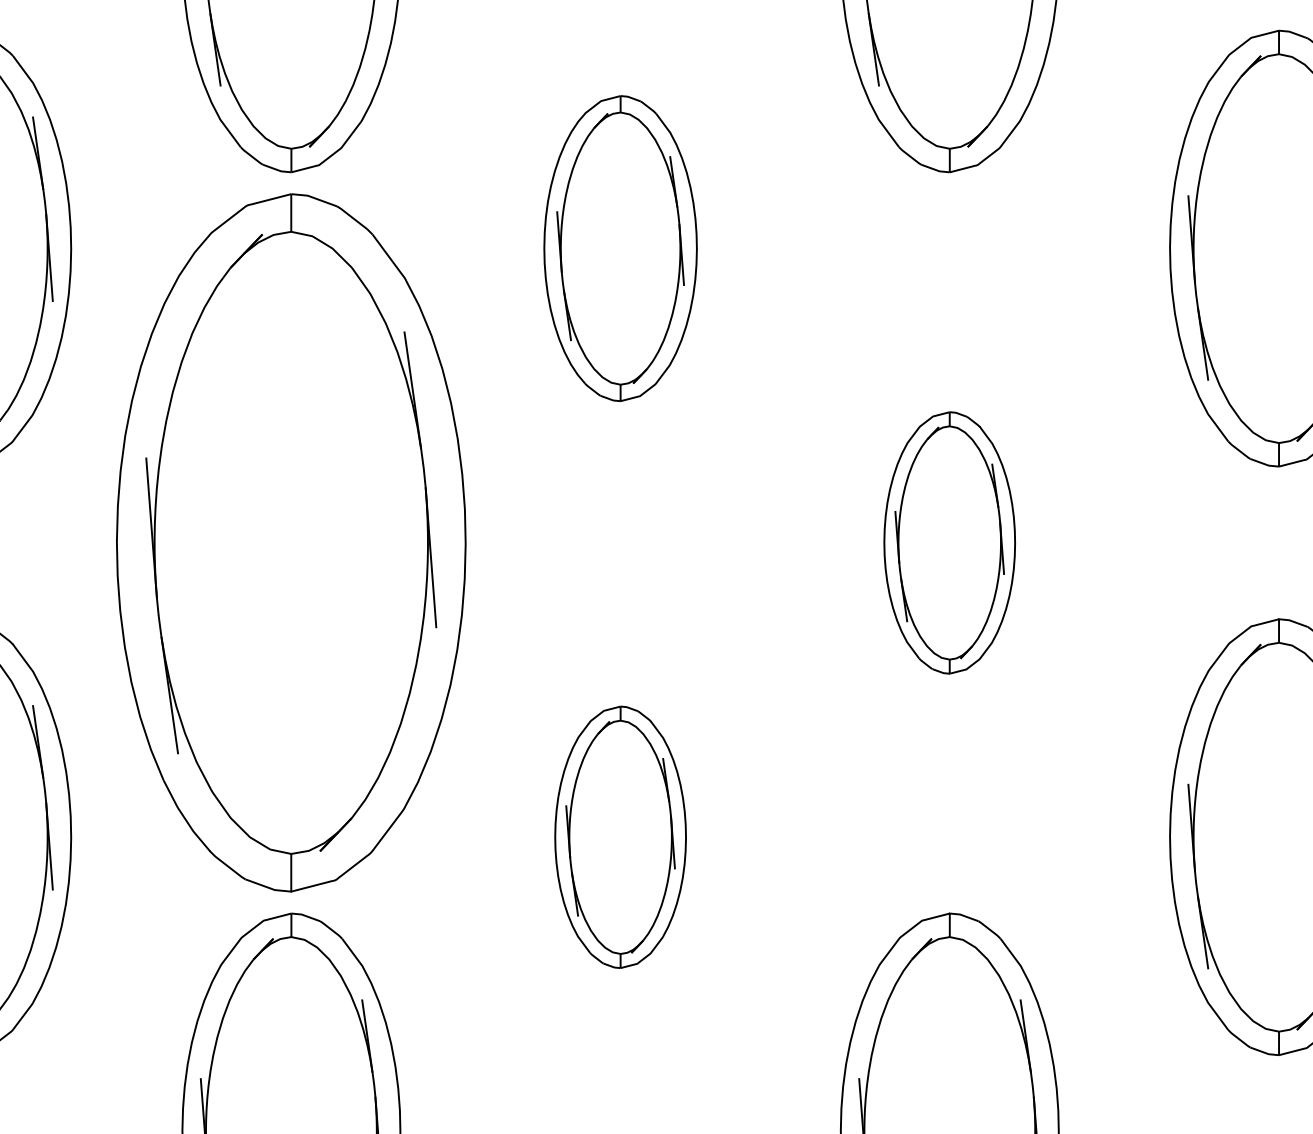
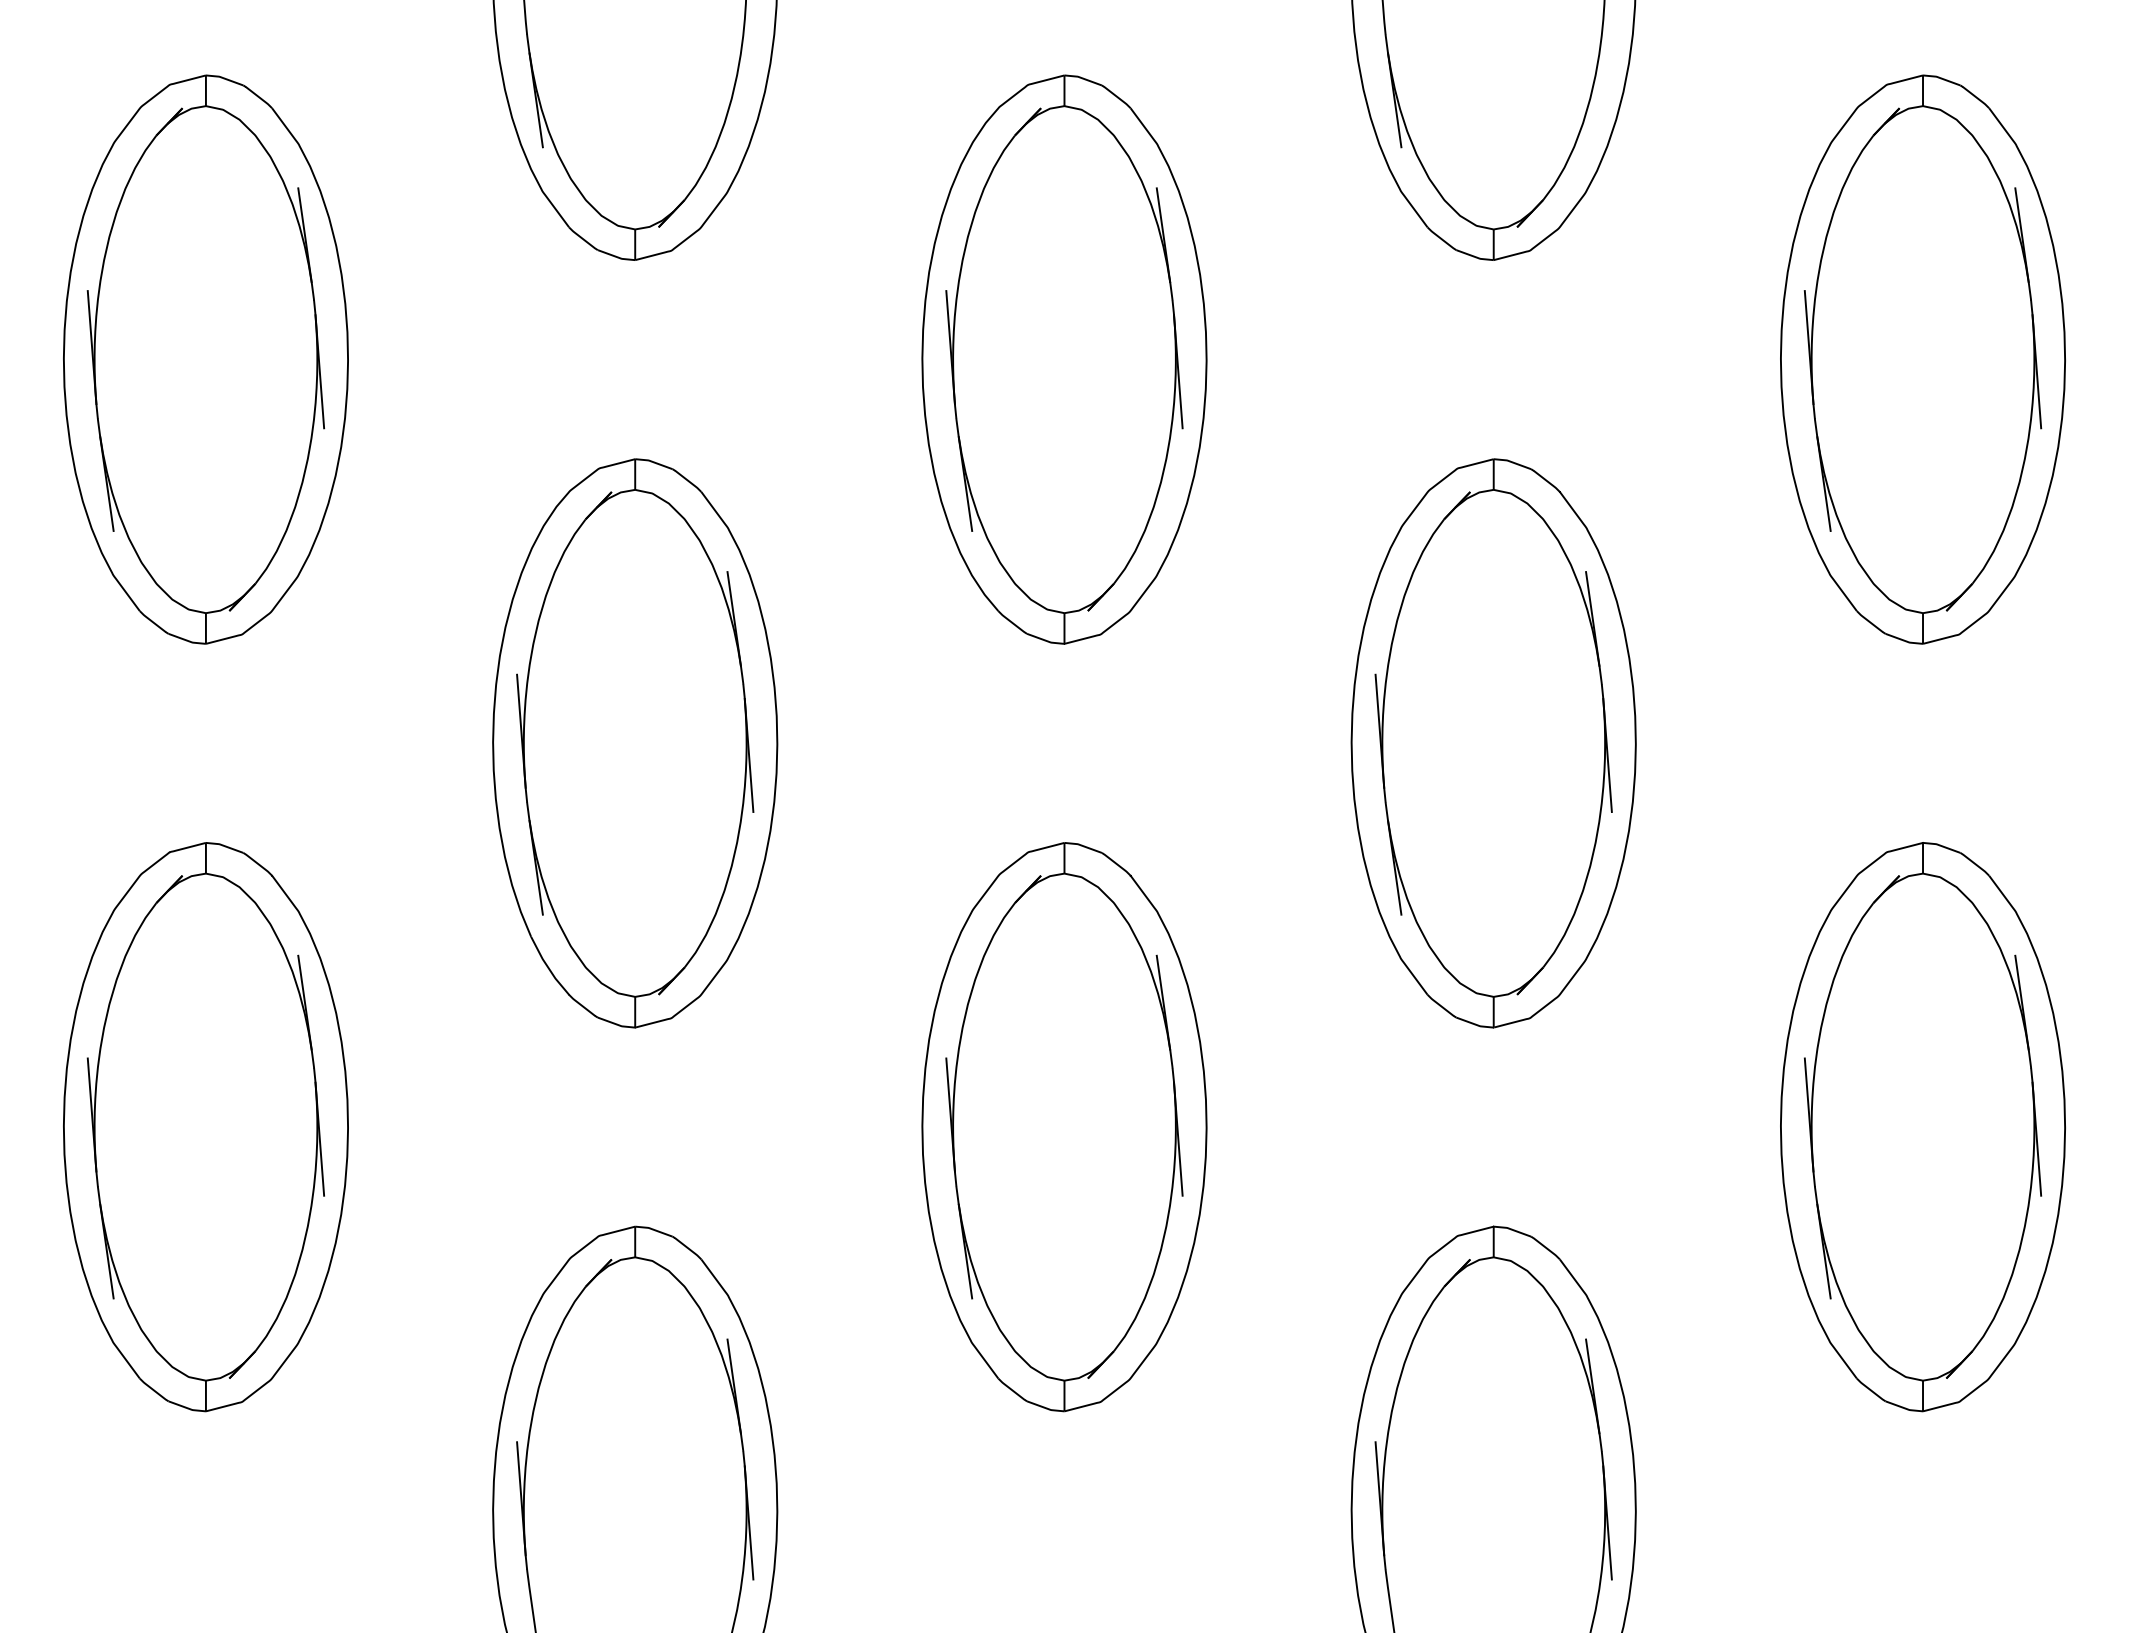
part: (620, 248) -> (1064, 359), size x1.43
part: (291, 543) -> (635, 743), size x0.62
part: (949, 543) -> (1493, 743), size x1.67
part: (620, 837) -> (1064, 1127), size x1.67

